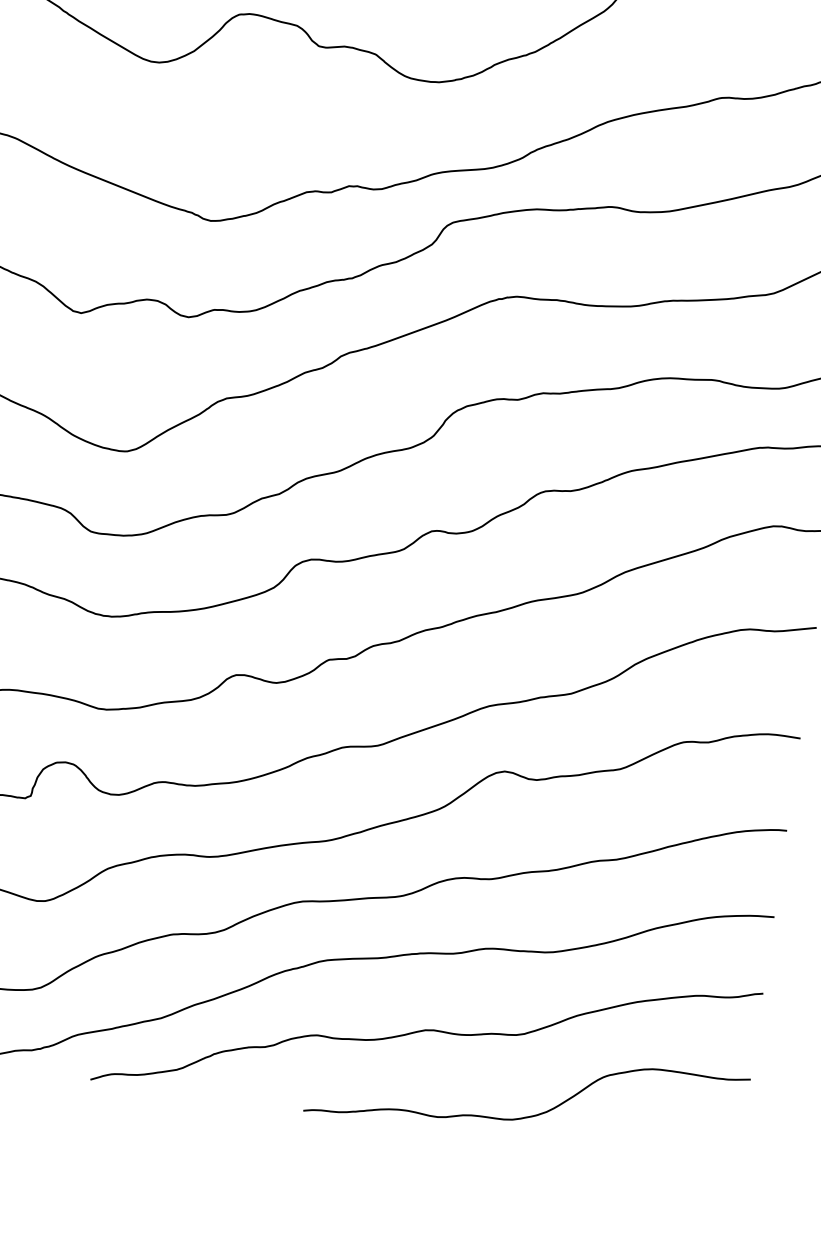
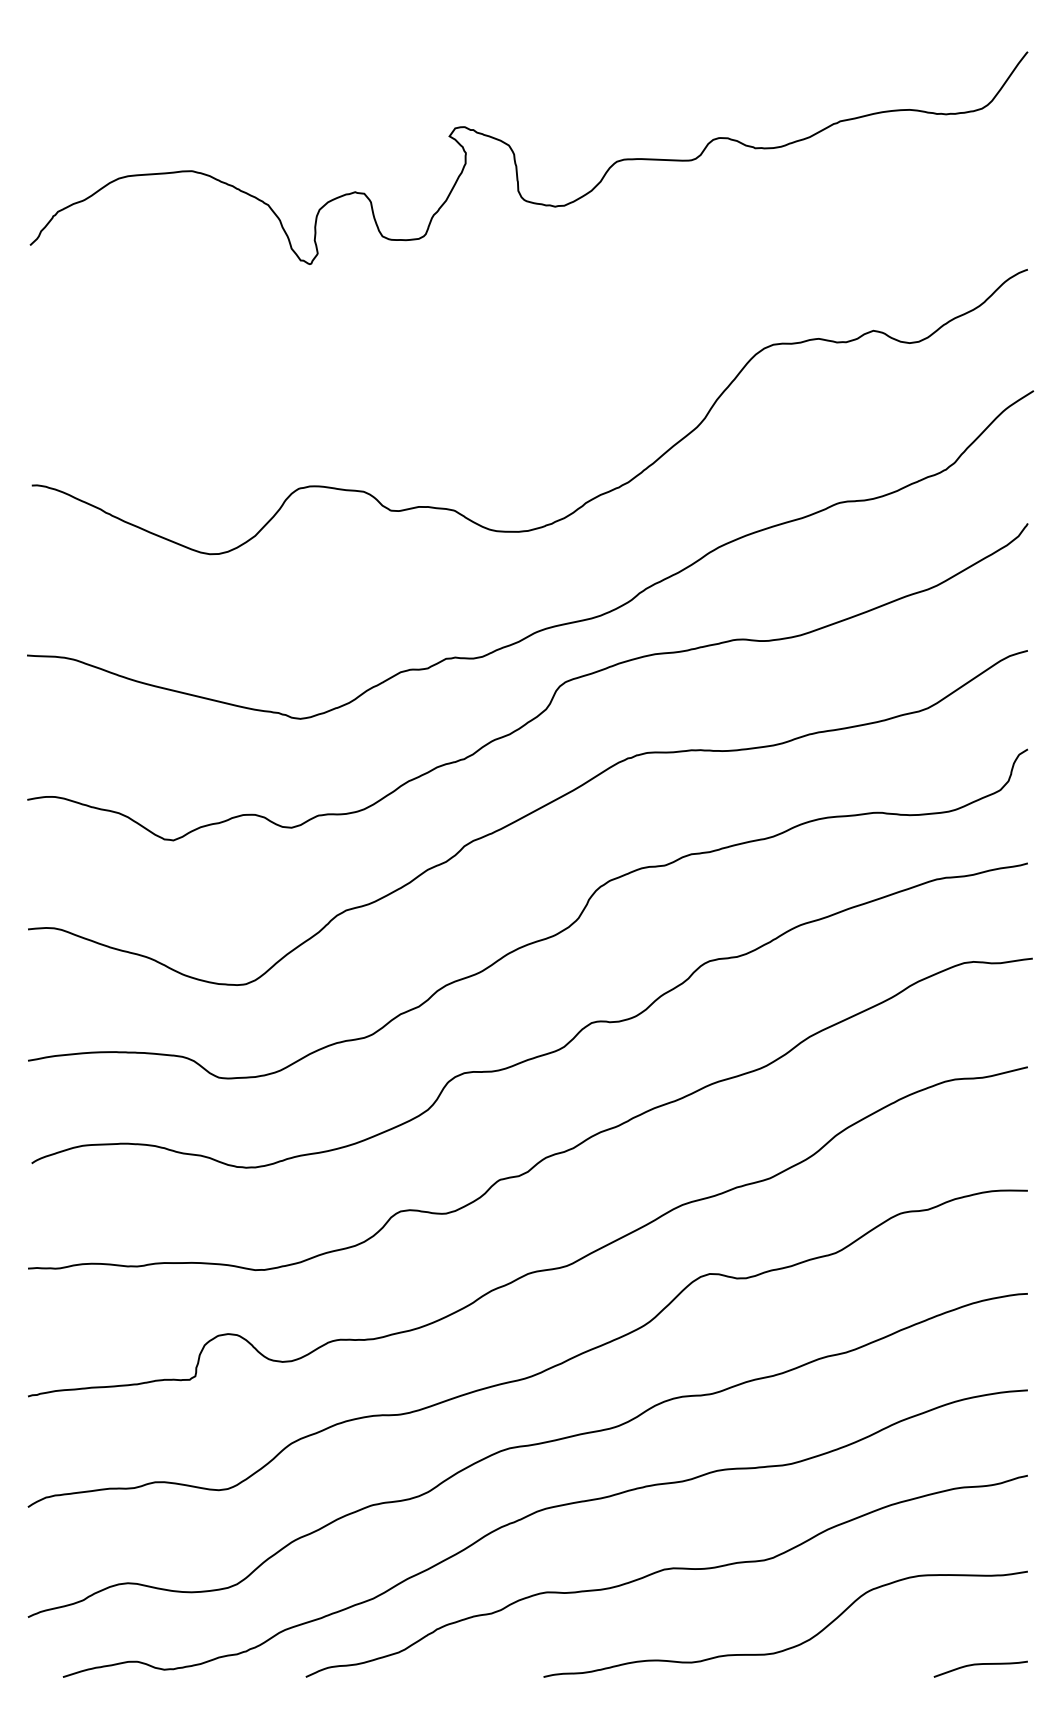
curve: (695, 1157) -> (979, 1665), added

